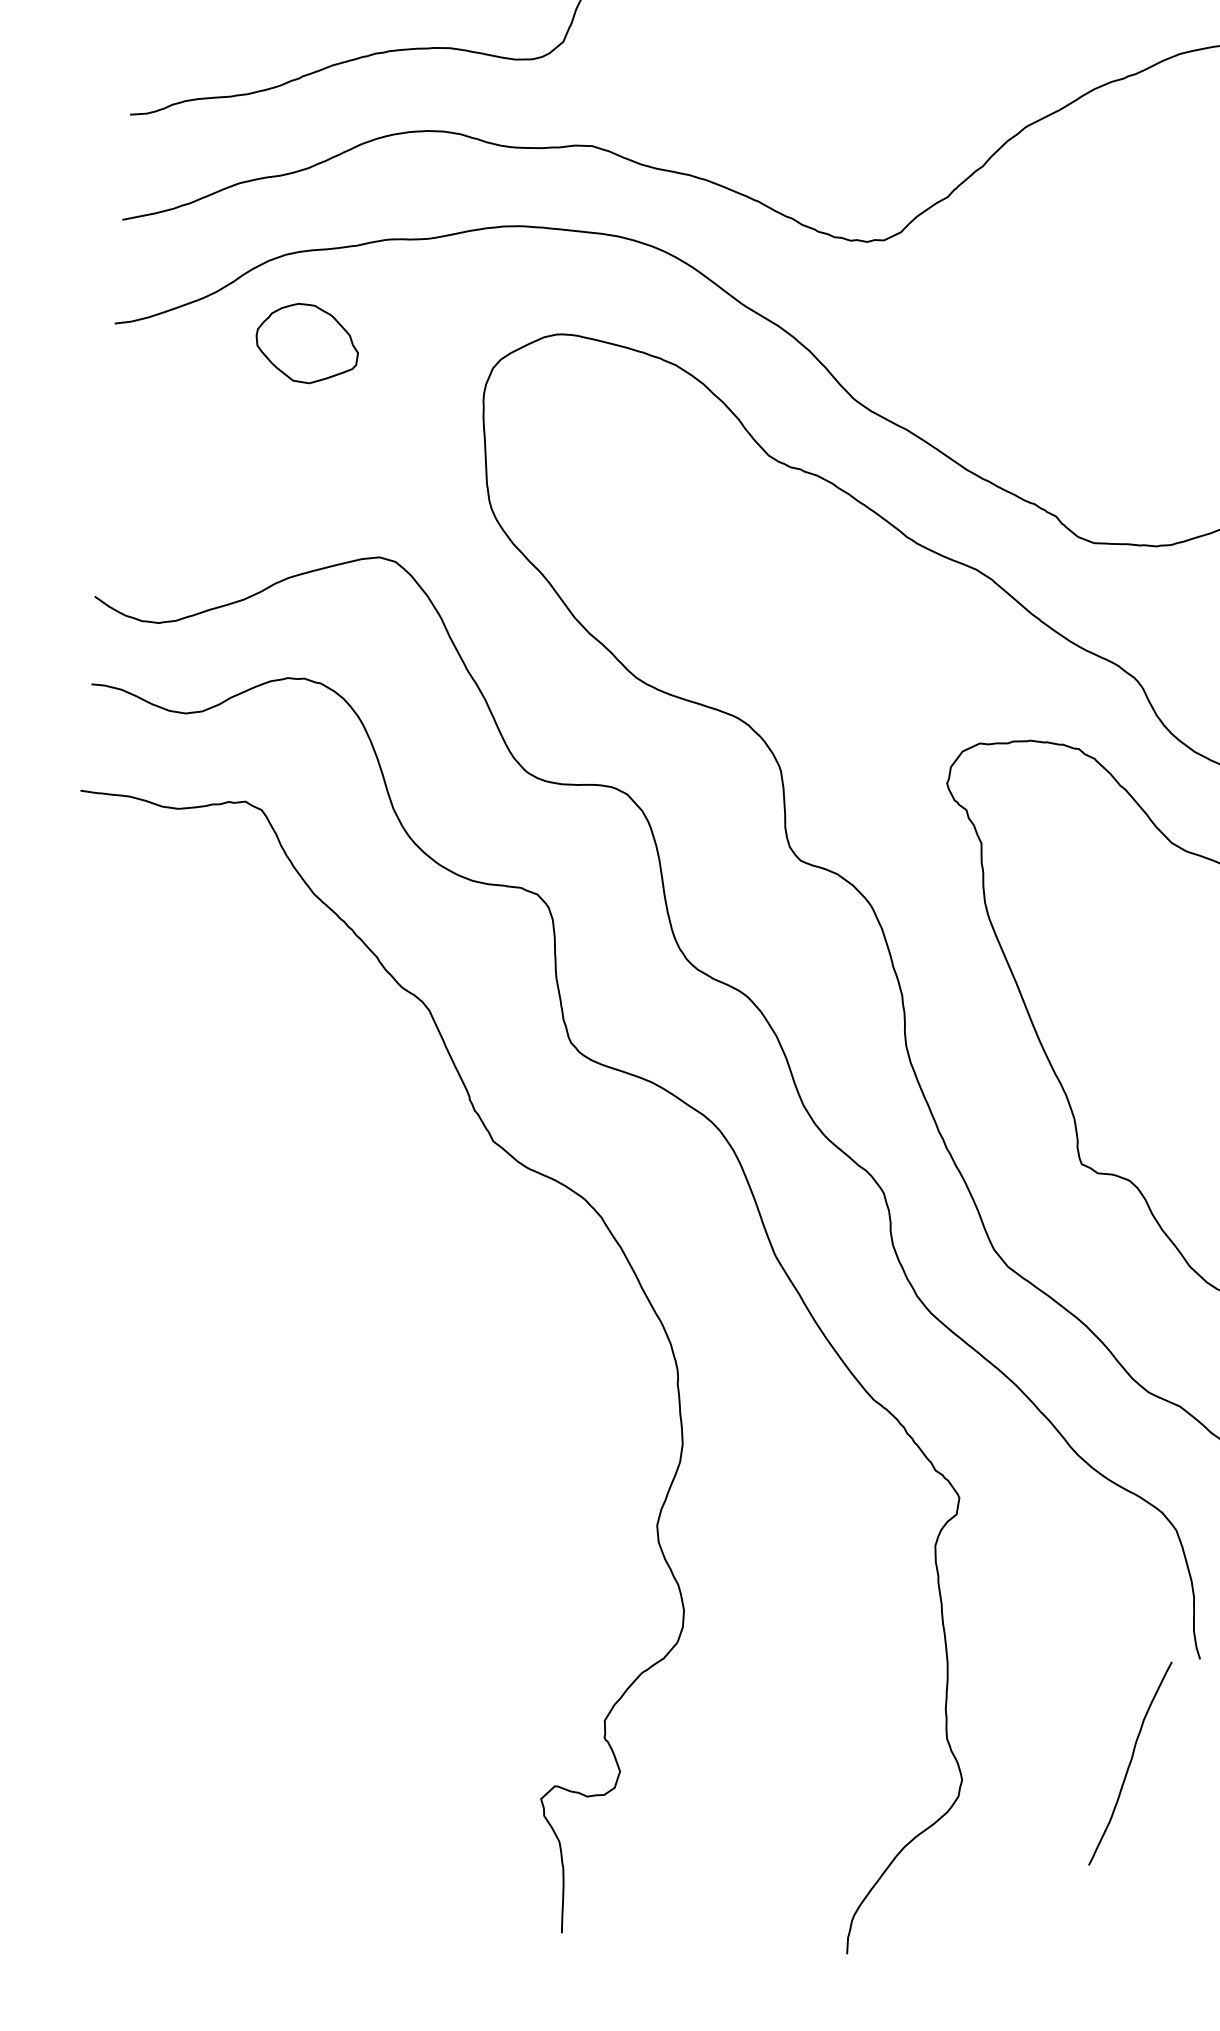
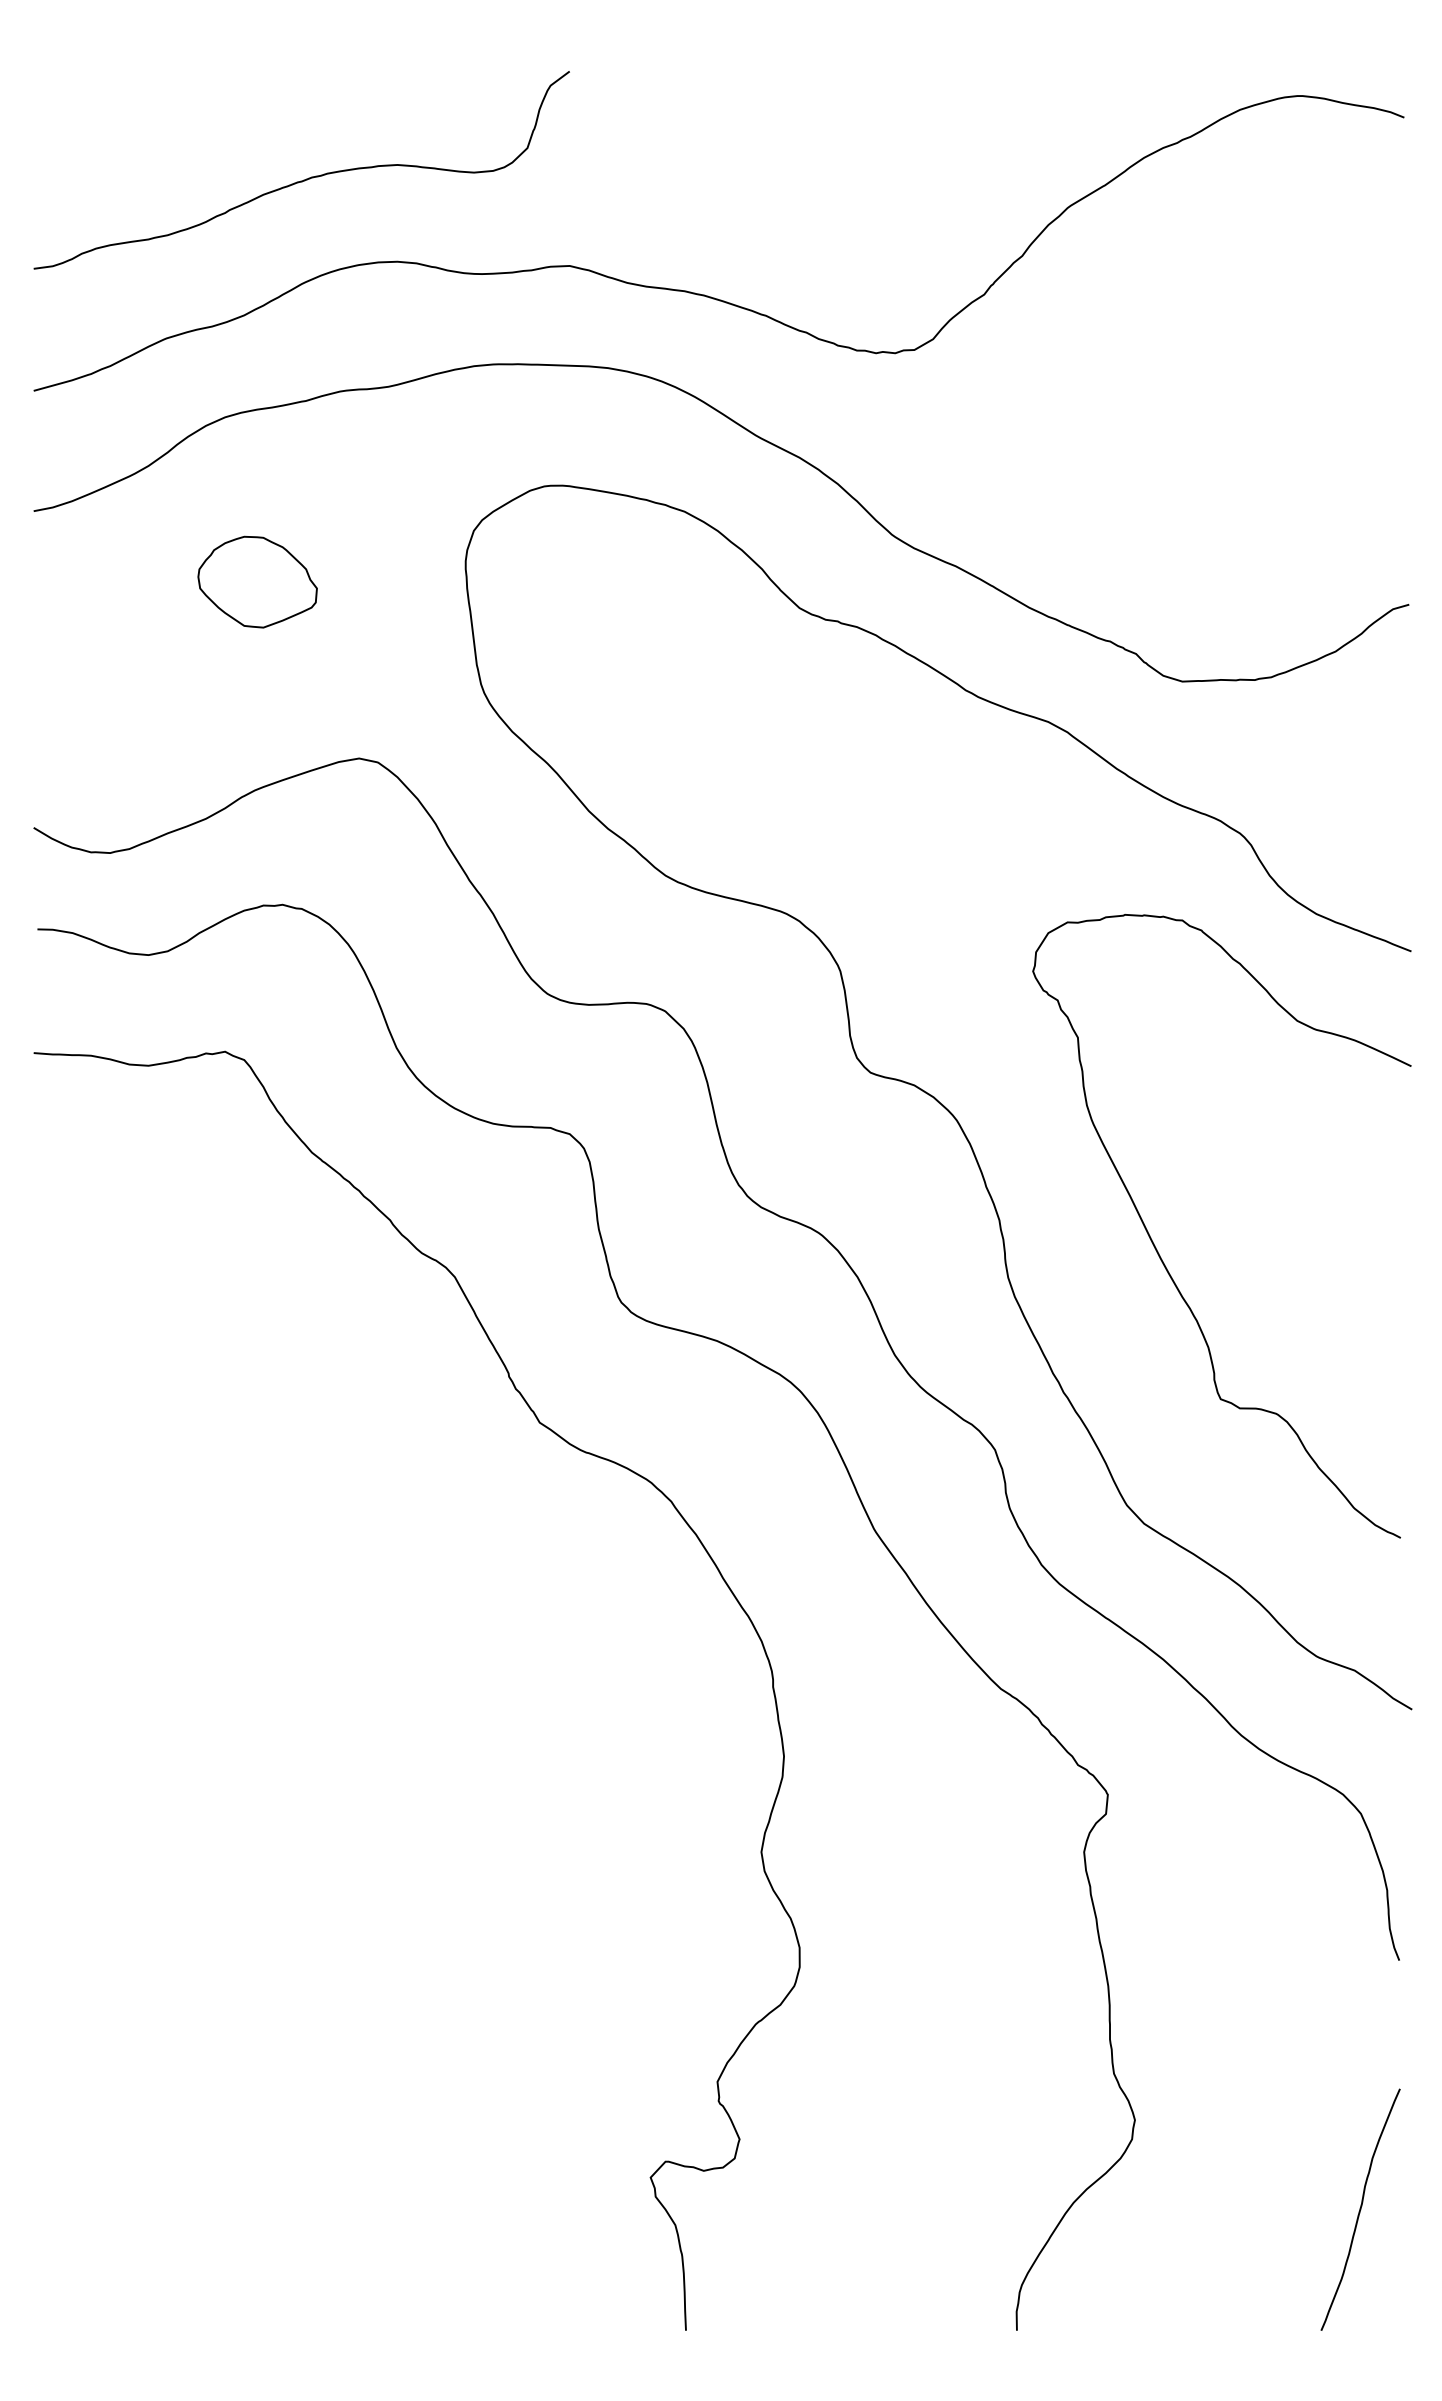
part: (307, 343) -> (257, 581), moved
curve: (1130, 1763) -> (1360, 2209), moved

